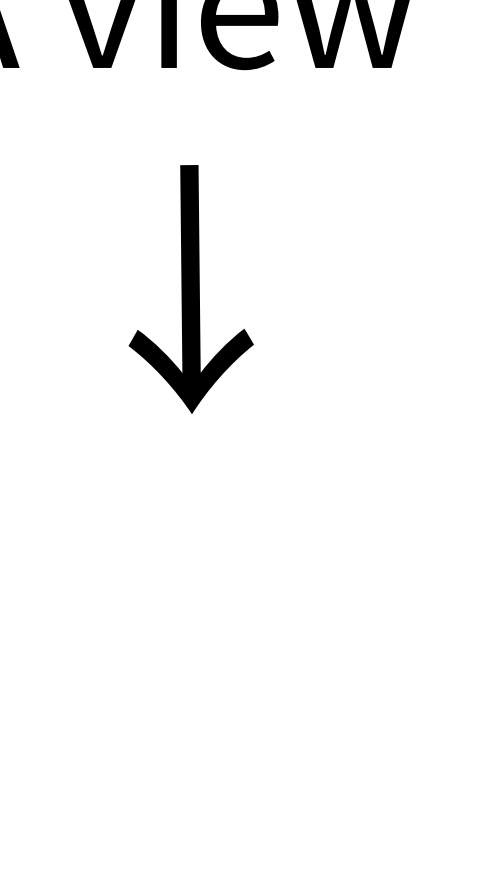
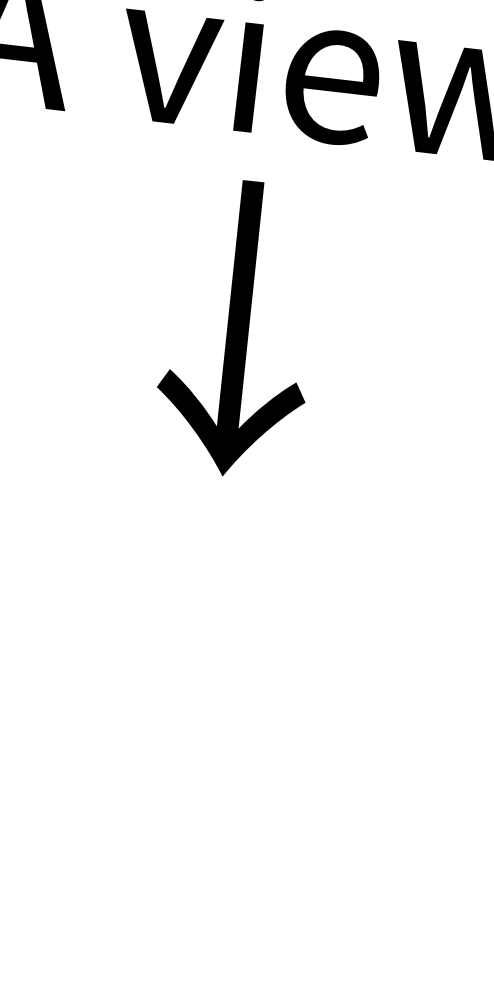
text: (190, 289) -> (237, 328), moved

